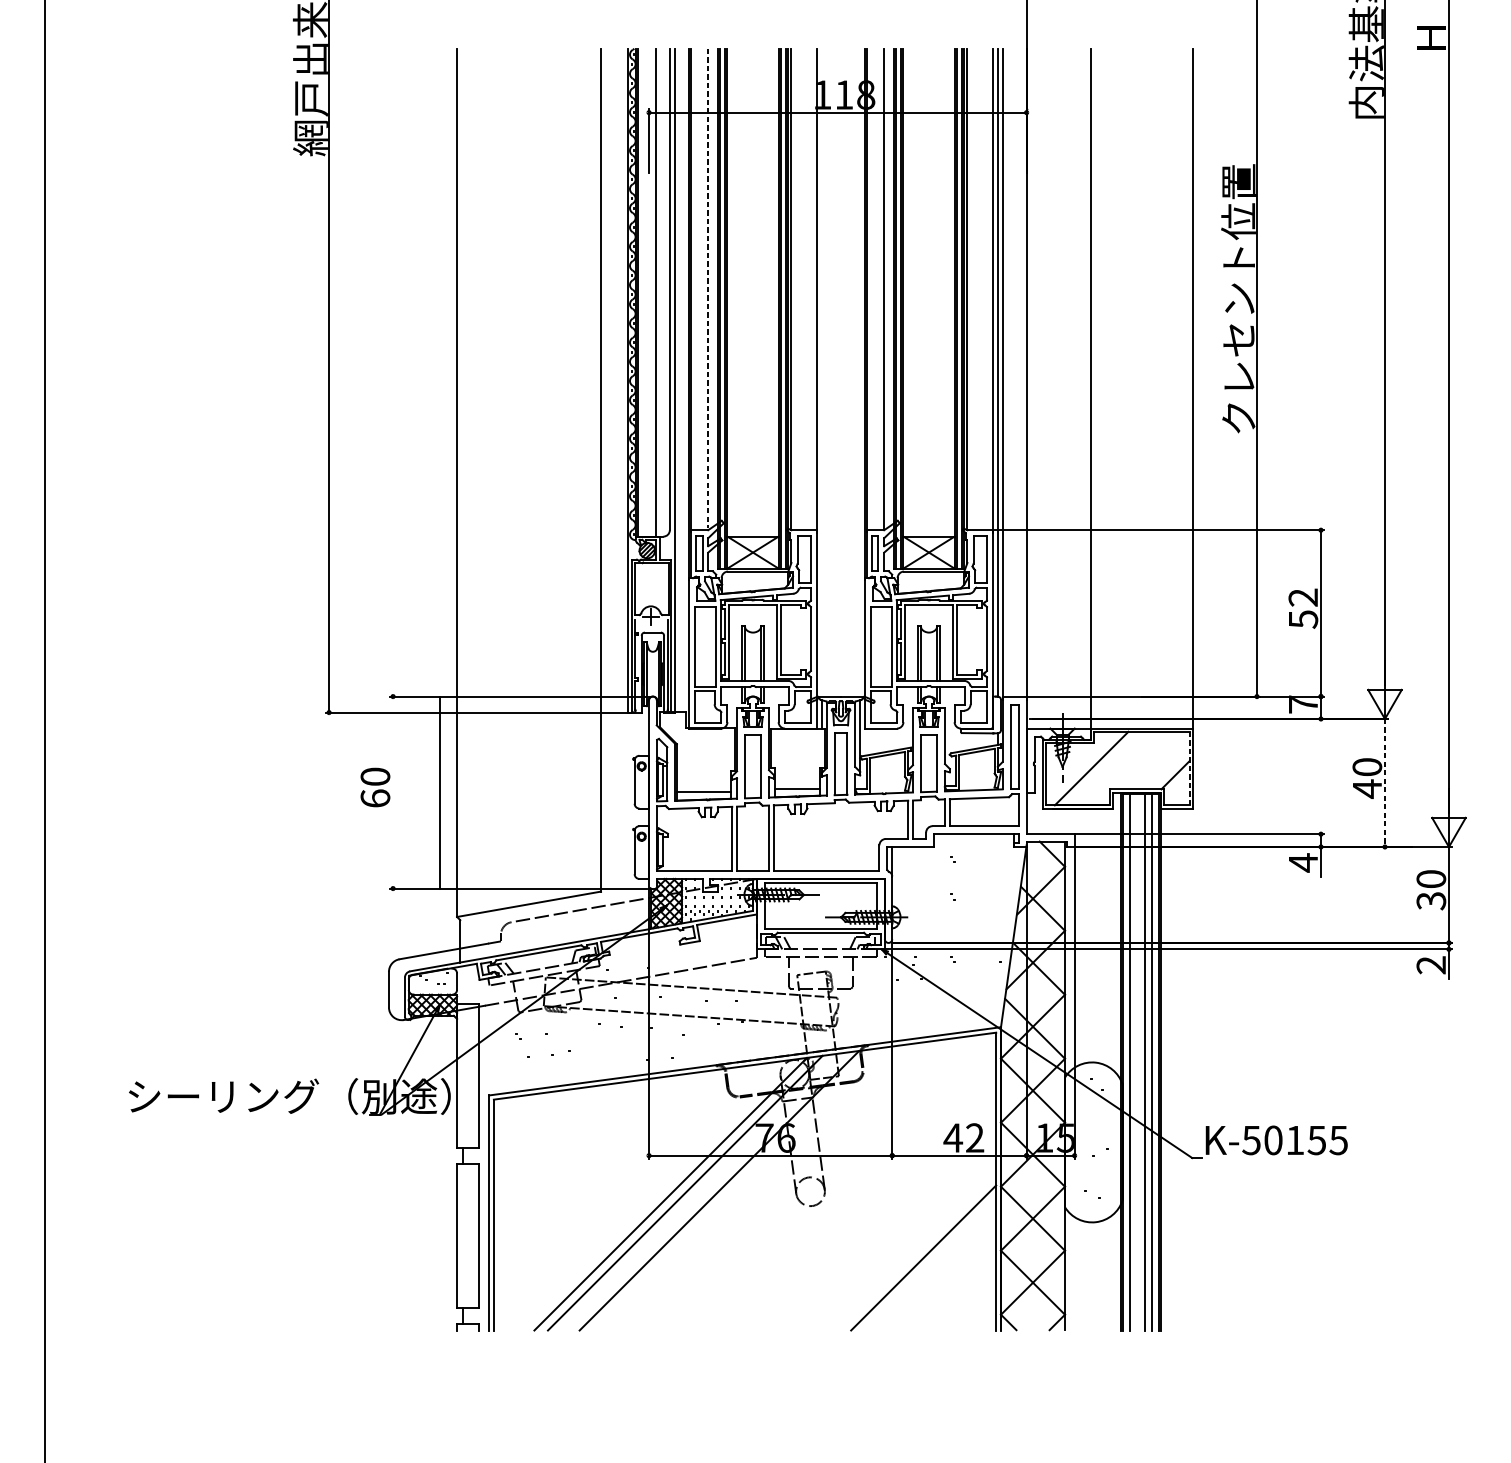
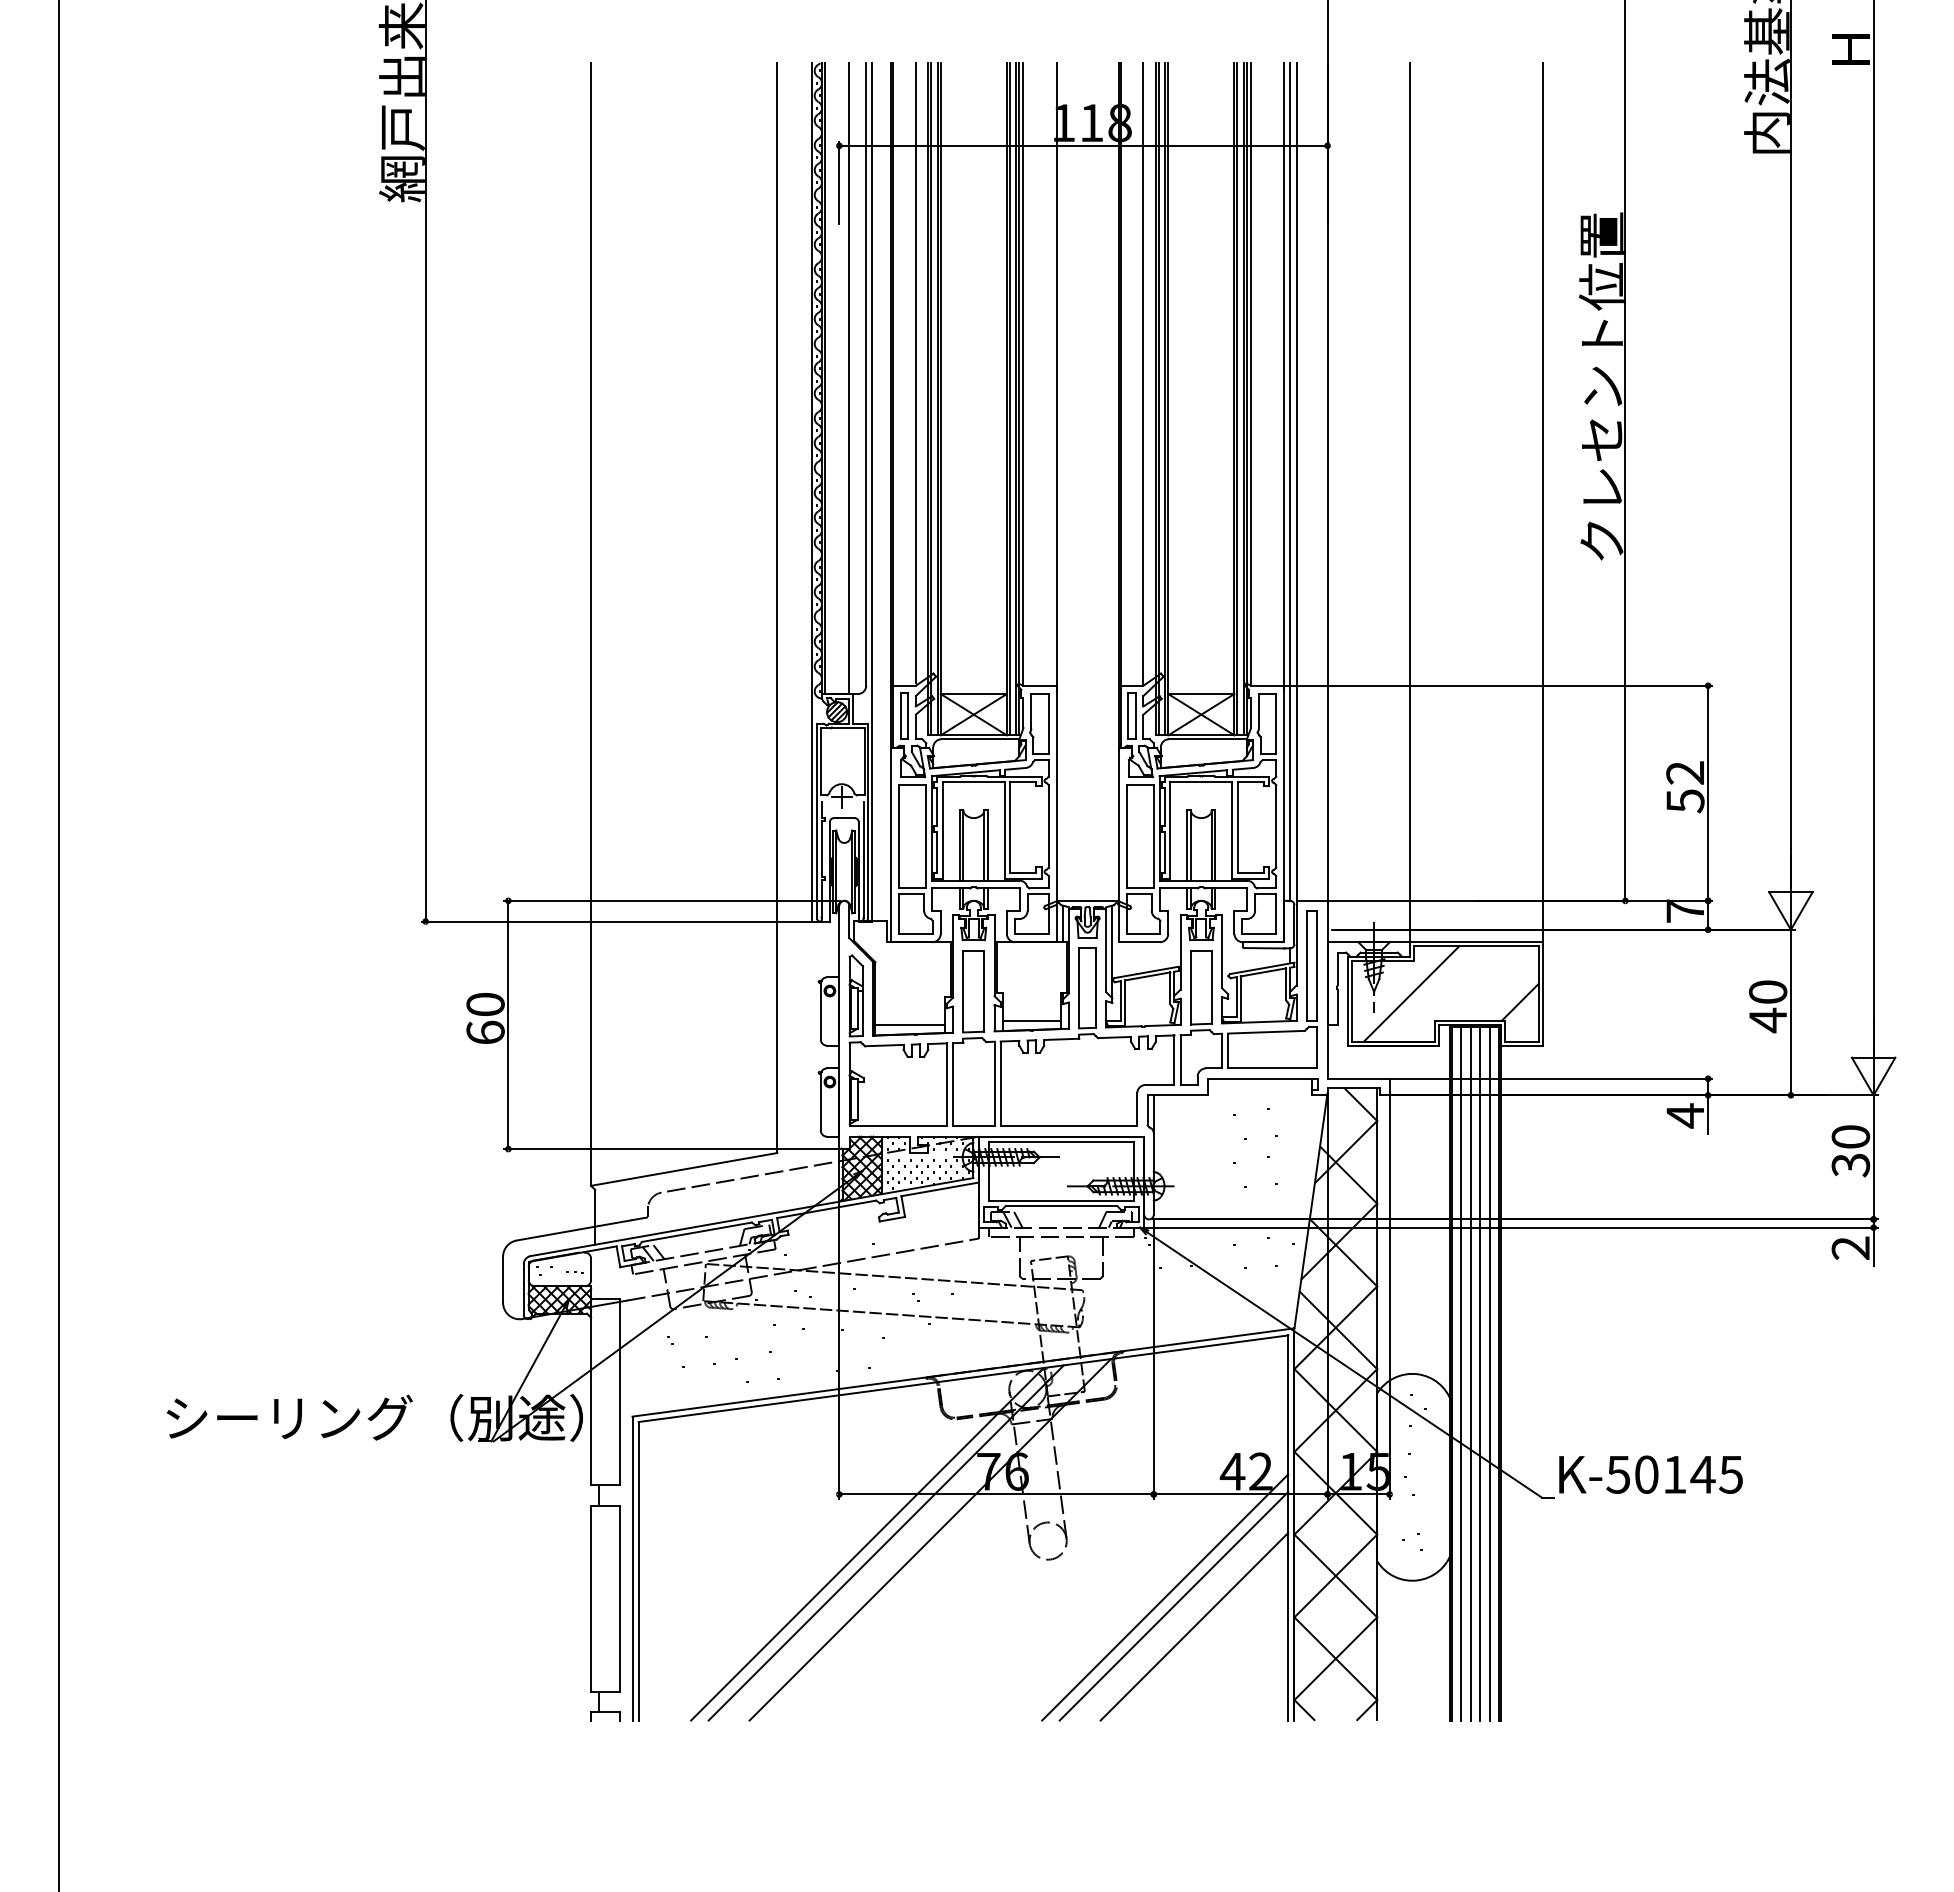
line: (707, 287) -> (915, 372), dashed -> solid
line: (1189, 768) -> (1538, 993), dashed -> solid
line: (1384, 782) -> (1790, 1012), dashed -> solid
line: (440, 792) -> (508, 1024), moved
line: (1137, 1062) -> (1470, 1373), added
text: (1316, 1140) -> (1702, 1474), K-50155 -> K-50145
line: (901, 1235) -> (1165, 1597), added
line: (907, 1241) -> (1173, 1605), added

